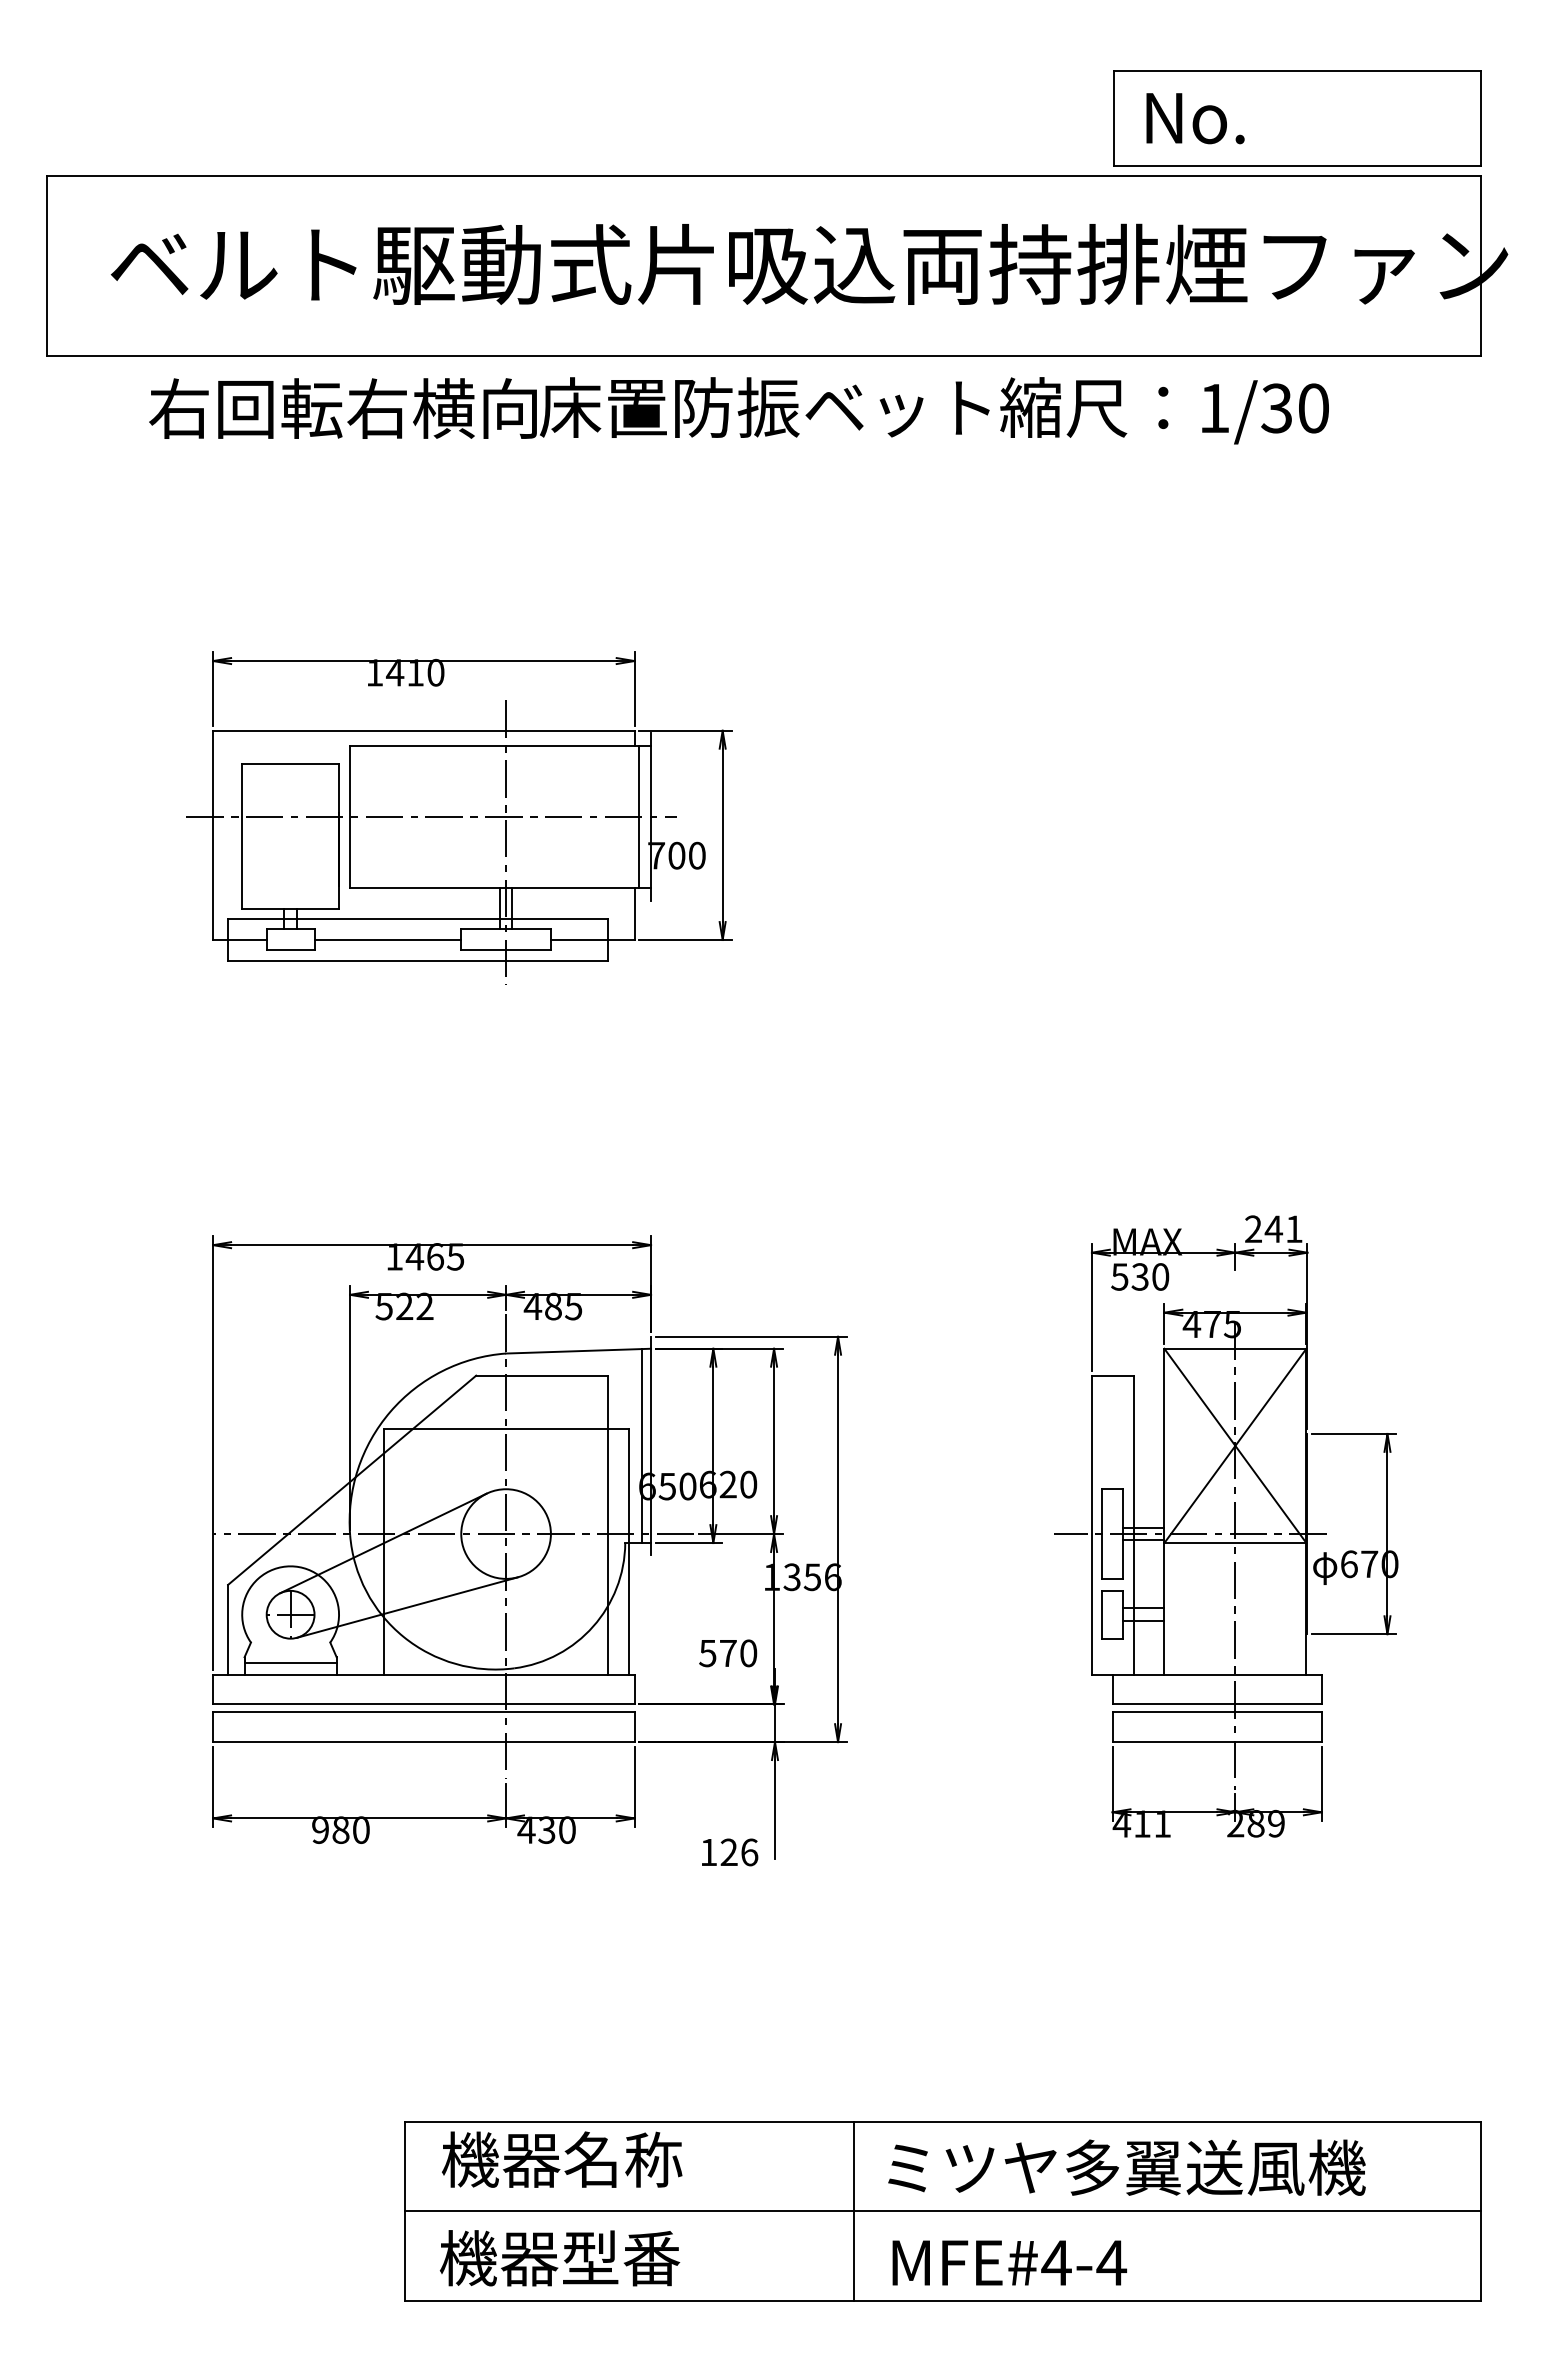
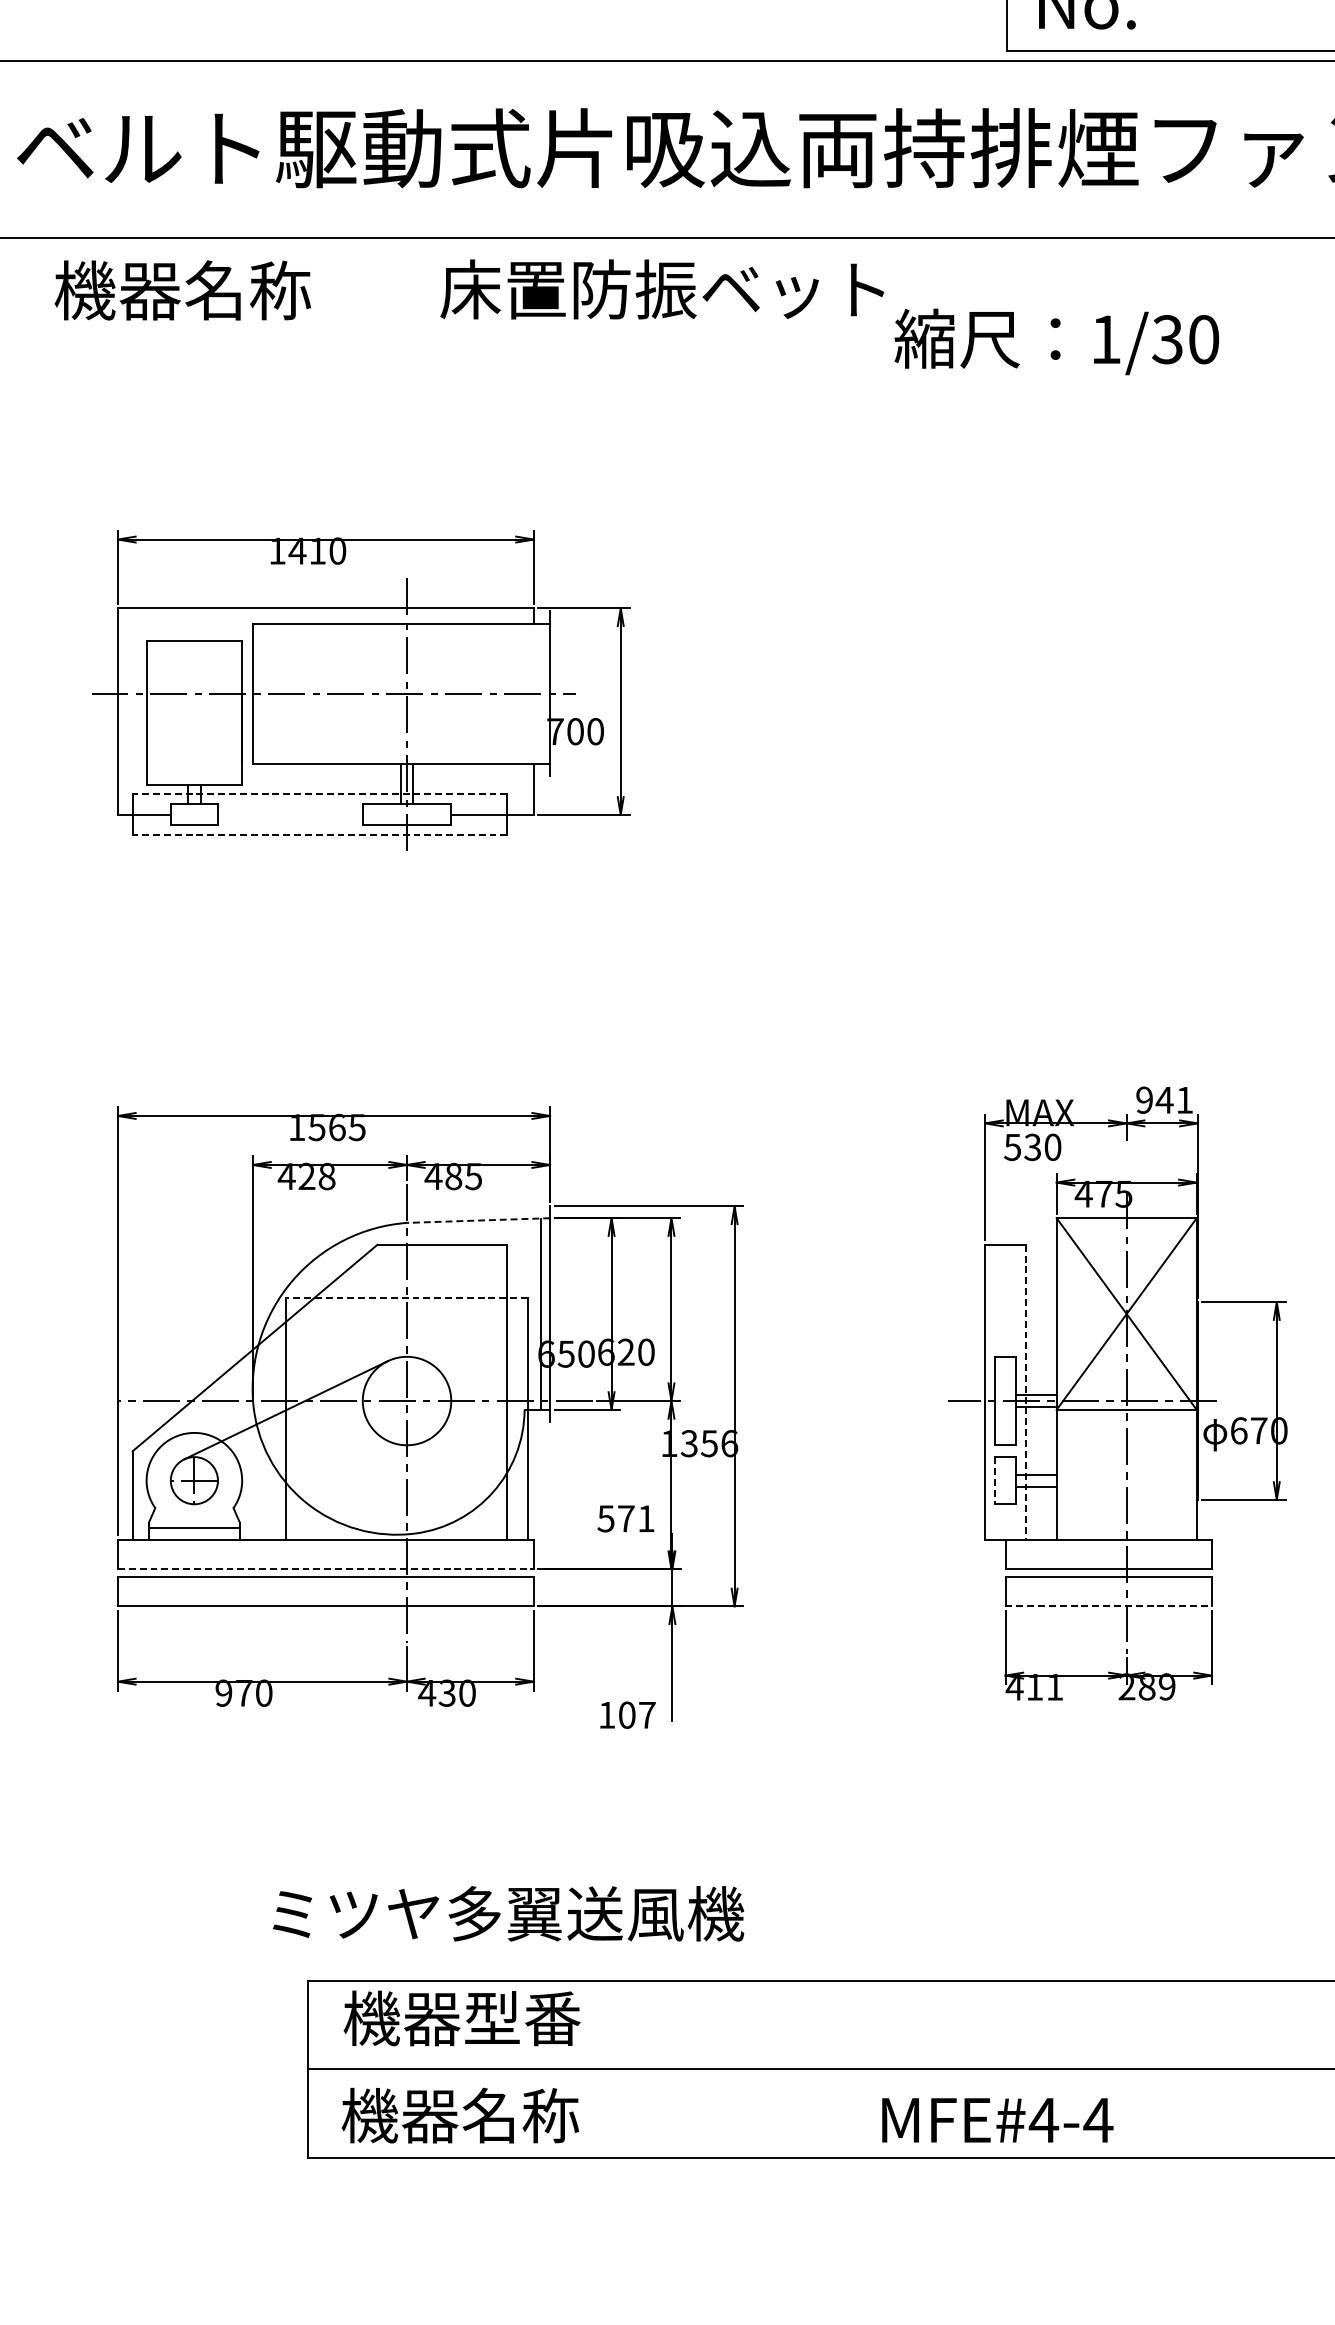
text: (342, 408) -> (245, 290), 右回転右横向 -> 機器名称
text: (1164, 410) -> (1056, 341), moved
line: (639, 817) -> (538, 693), removed
line: (417, 918) -> (319, 793), solid -> dashed
line: (387, 939) -> (289, 814), removed
line: (417, 960) -> (319, 835), solid -> dashed
text: (1253, 1229) -> (1144, 1100), 241 -> 941
text: (414, 1256) -> (316, 1127), 1465 -> 1565
text: (404, 1306) -> (306, 1176), 522 -> 428
line: (578, 1351) -> (478, 1220), solid -> dashed
line: (506, 1429) -> (407, 1297), solid -> dashed
line: (1133, 1525) -> (1026, 1392), solid -> dashed
line: (406, 1607) -> (308, 1473), removed
line: (1102, 1614) -> (995, 1480), solid -> dashed
text: (748, 1653) -> (646, 1518), 570 -> 571
line: (423, 1704) -> (325, 1569), solid -> dashed
line: (1217, 1742) -> (1109, 1606), solid -> dashed
text: (340, 1829) -> (243, 1692), 980 -> 970
text: (739, 1852) -> (637, 1715), 126 -> 107
text: (623, 2159) -> (522, 2018), 機器名称 -> 機器型番
text: (1126, 2167) -> (508, 1913), moved
line: (853, 2210) -> (749, 2068), removed
text: (621, 2258) -> (520, 2115), 機器型番 -> 機器名称
text: (1009, 2262) -> (997, 2119), moved

